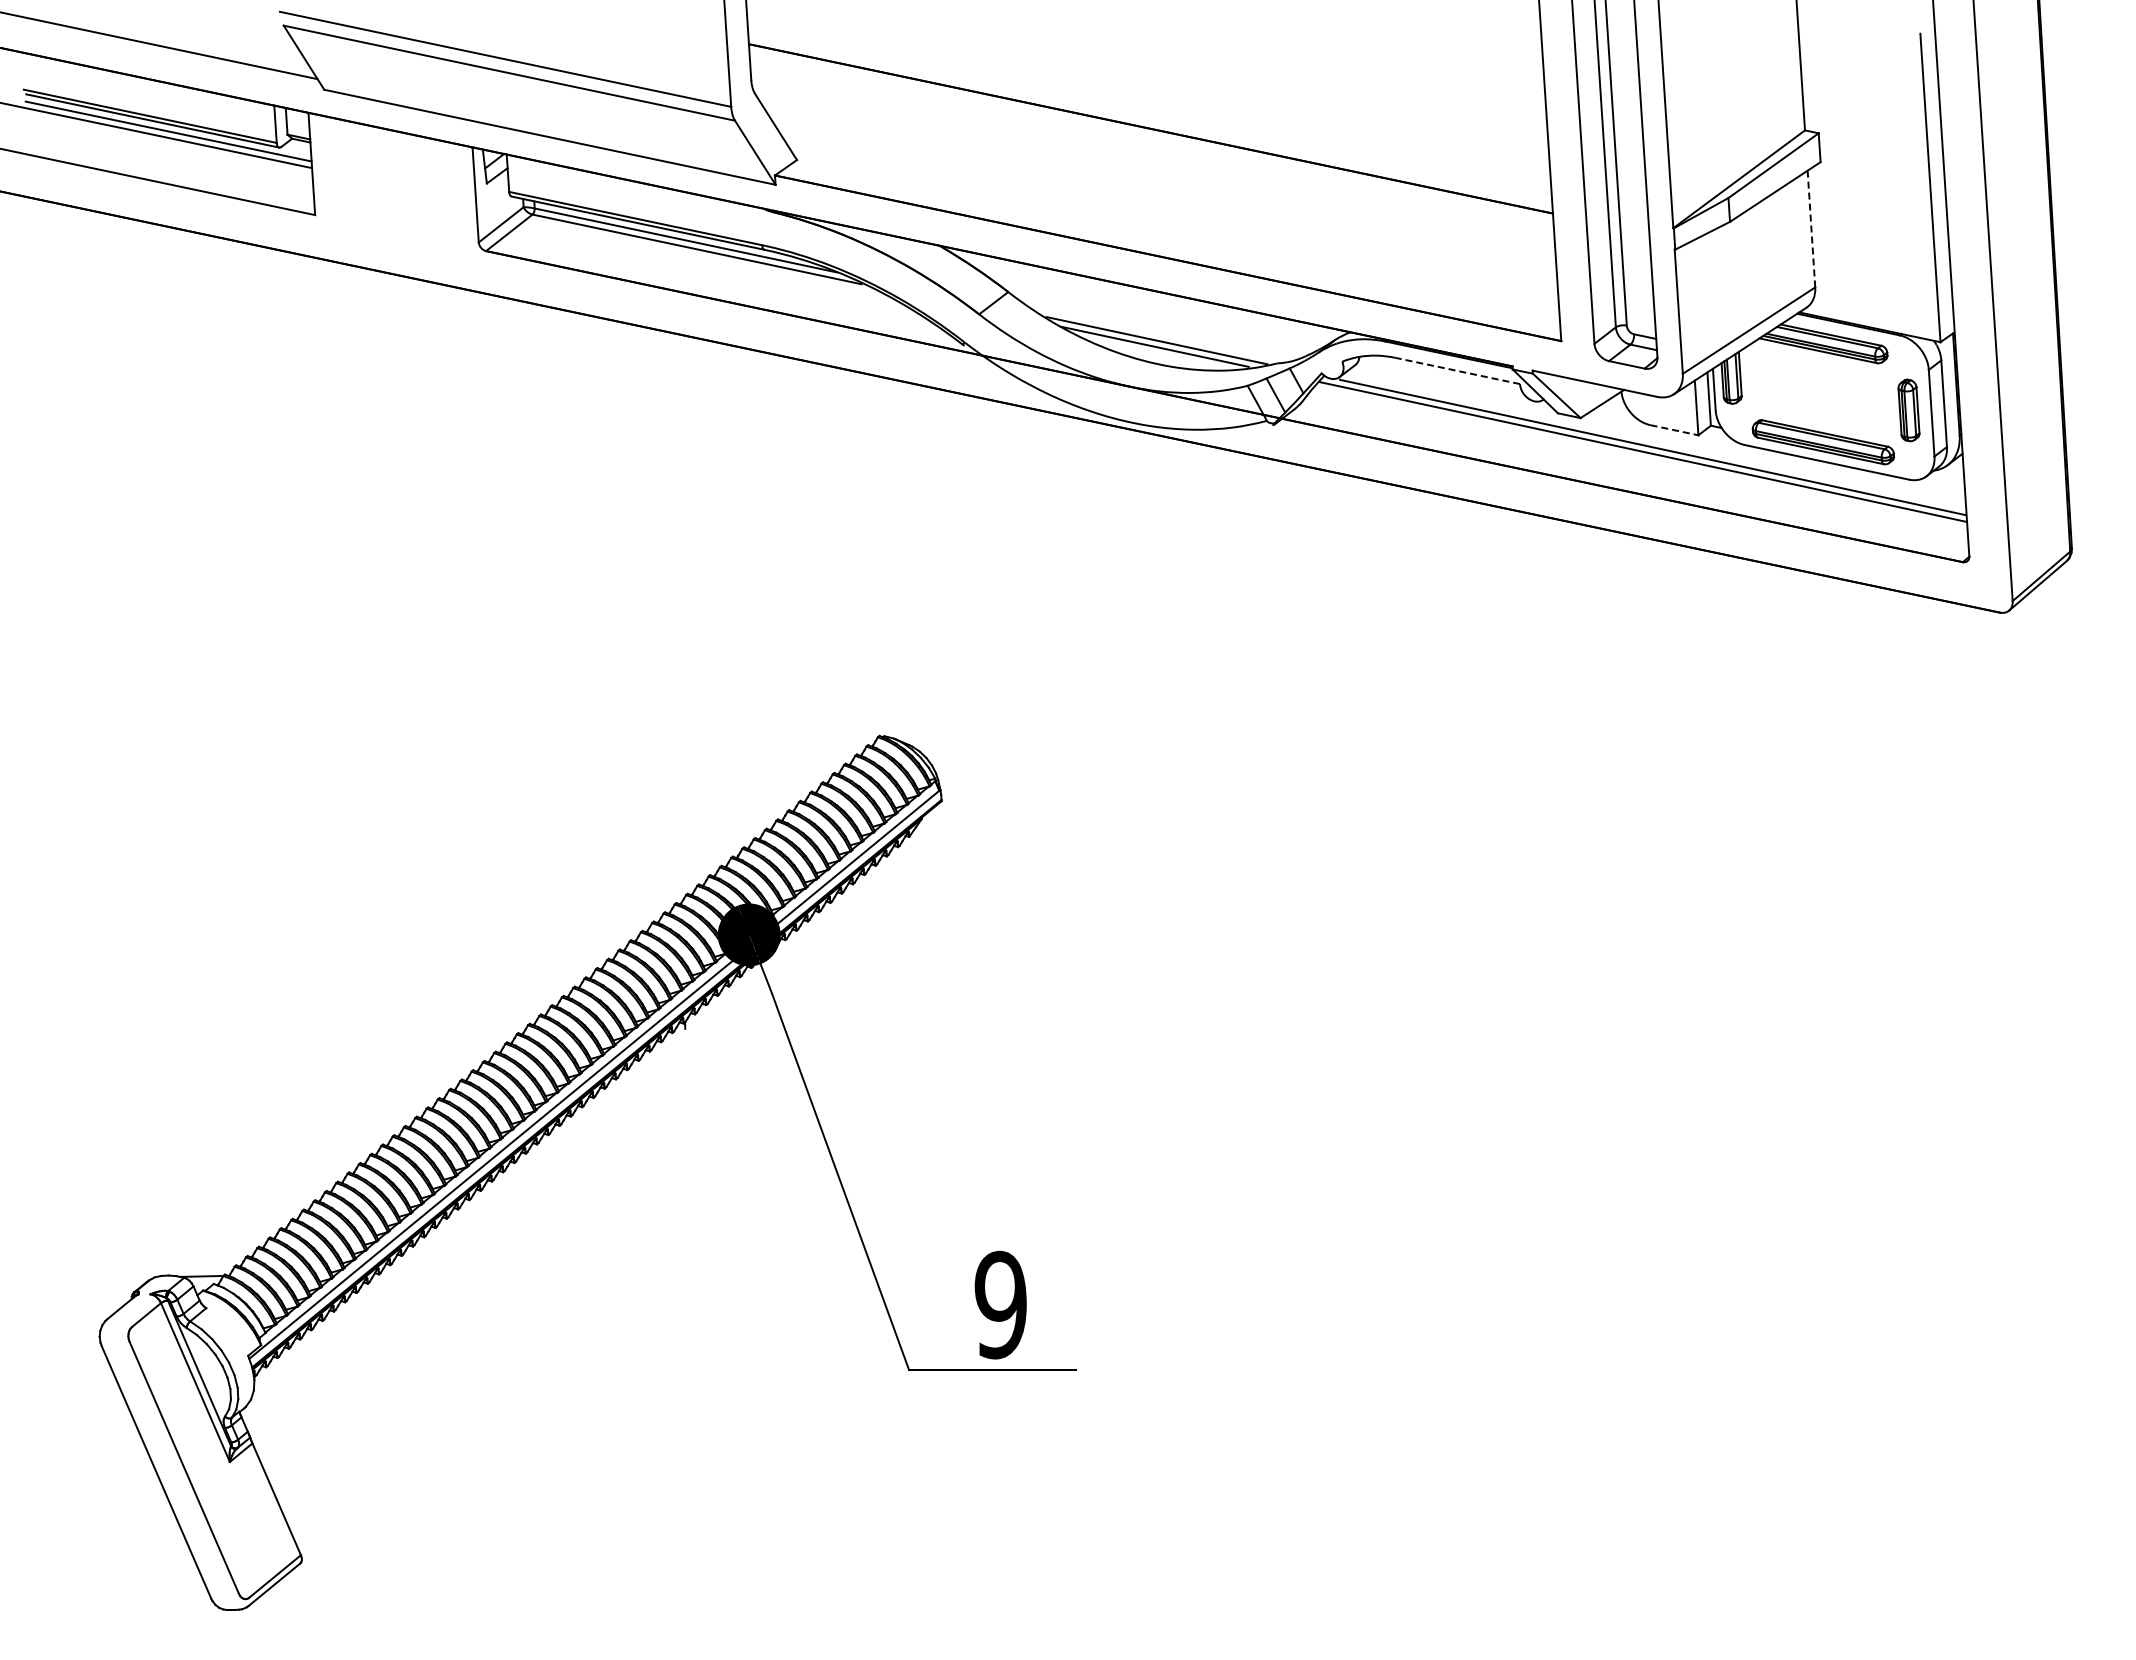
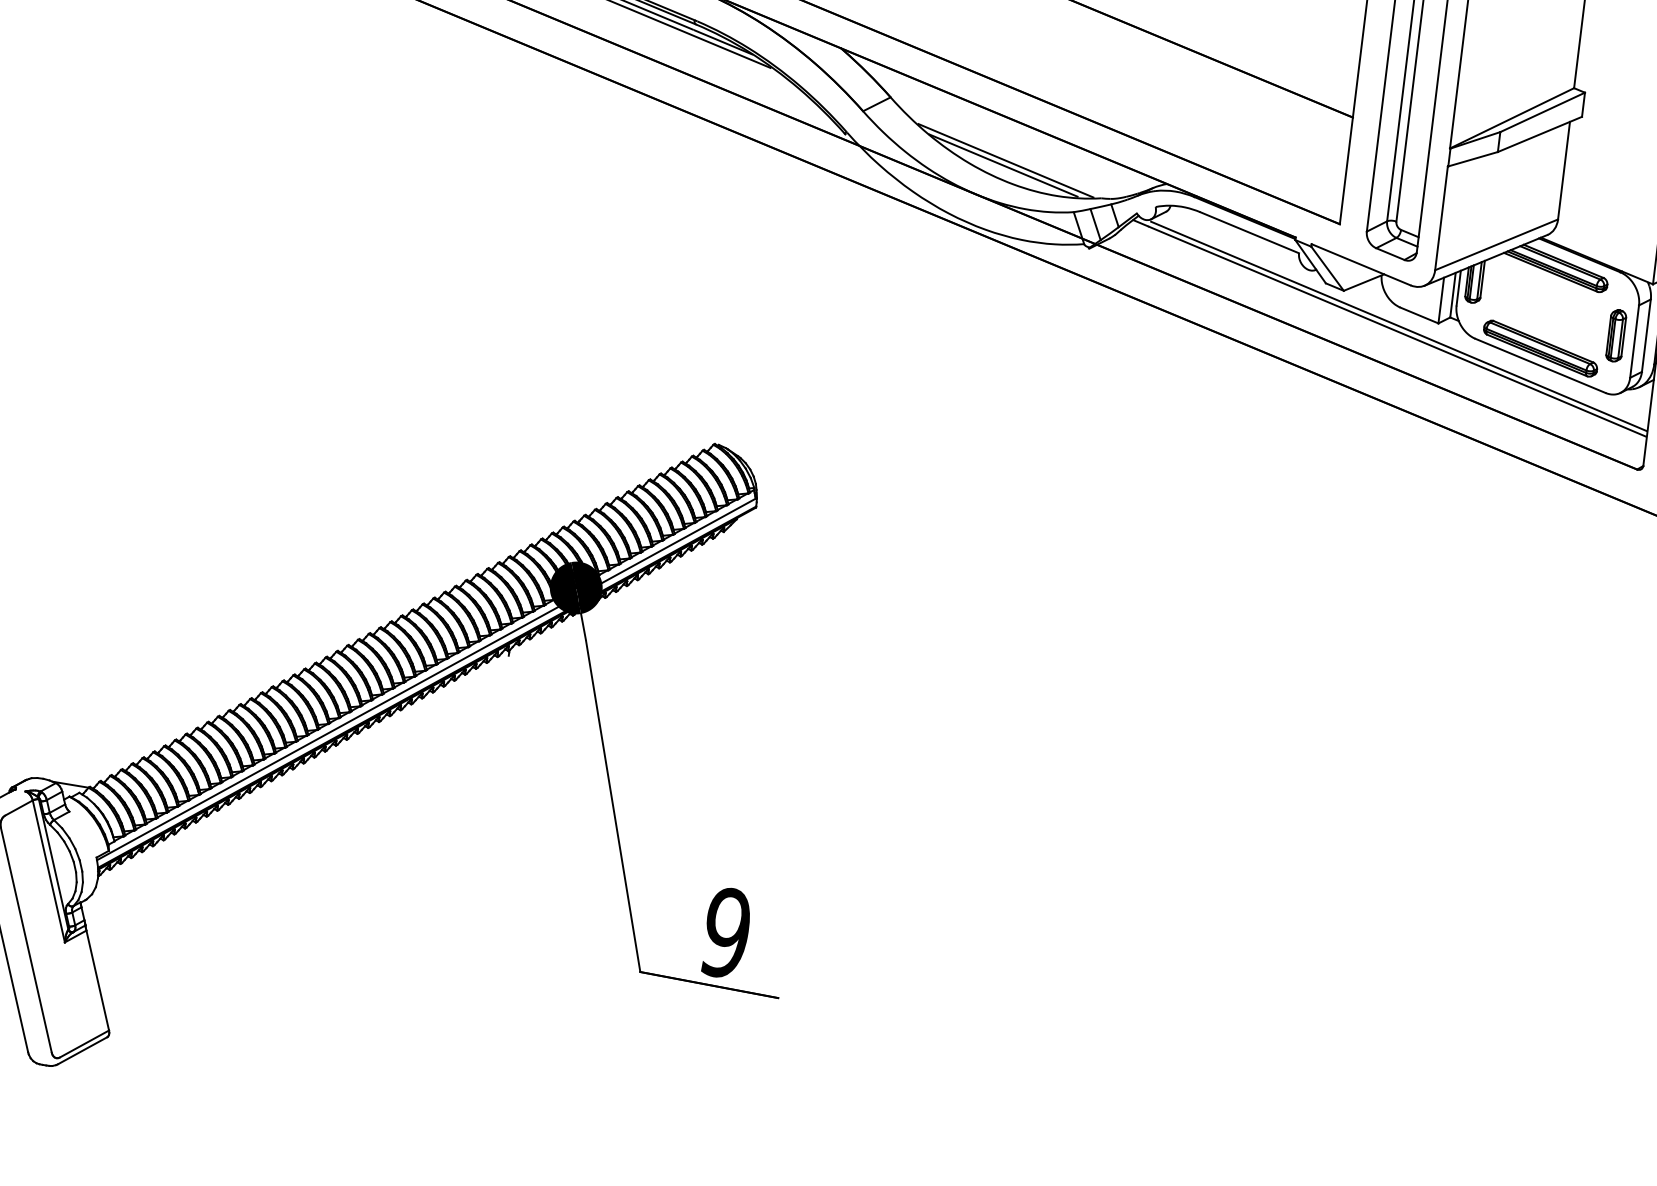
line: (1811, 228) -> (1564, 170), dashed -> solid
line: (1457, 371) -> (1249, 233), dashed -> solid
line: (1674, 430) -> (1419, 315), dashed -> solid

